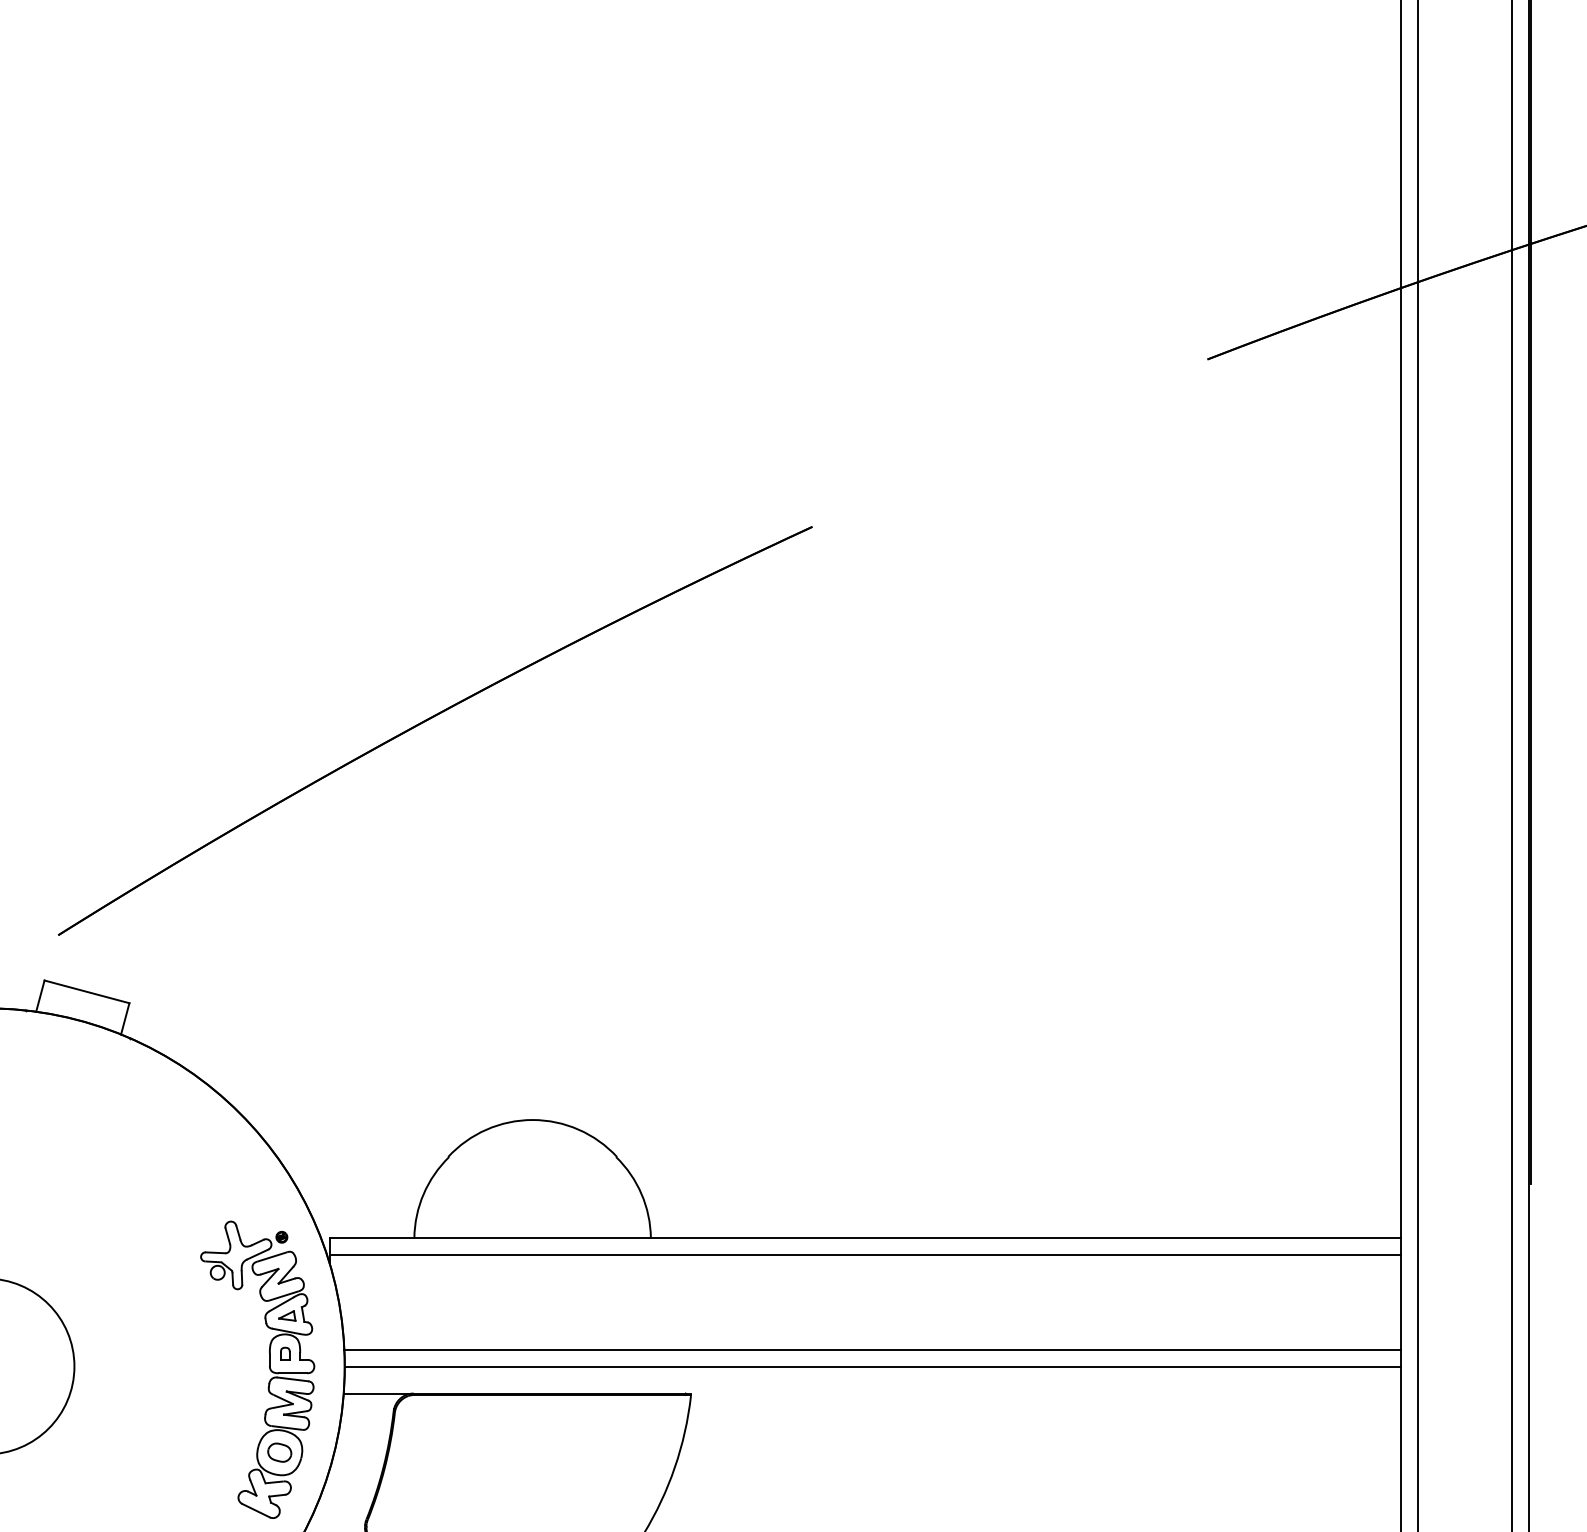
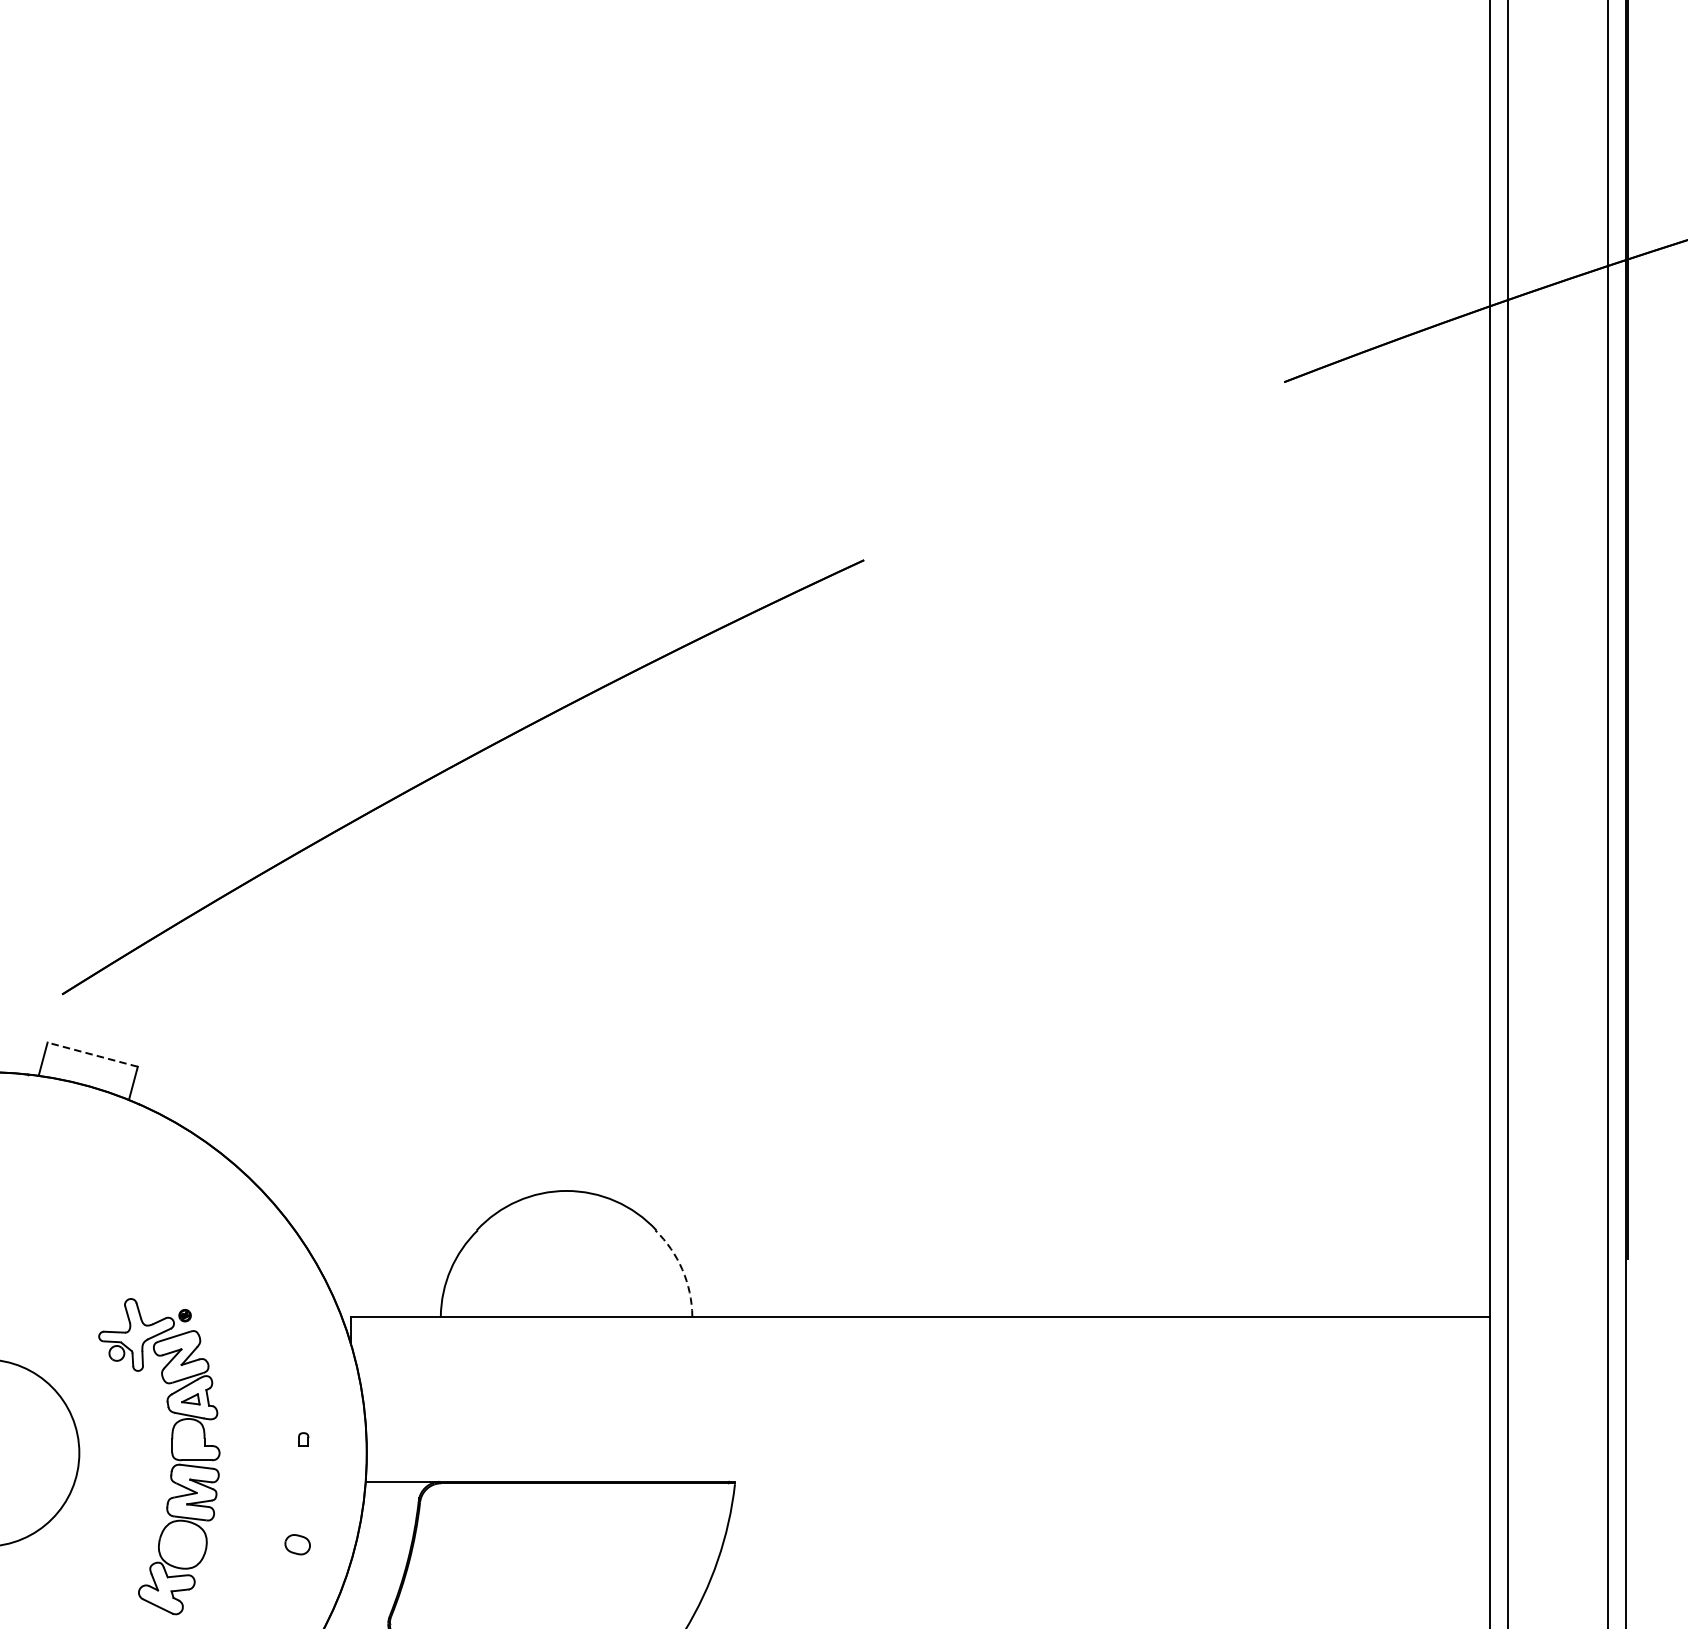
line: (87, 991) -> (93, 1054), solid -> dashed
arc: (641, 1194) -> (682, 1270), solid -> dashed
line: (864, 1255) -> (919, 1335), removed
line: (872, 1349) -> (928, 1434), removed
line: (872, 1366) -> (928, 1453), removed
part: (269, 1369) -> (171, 1456), moved

